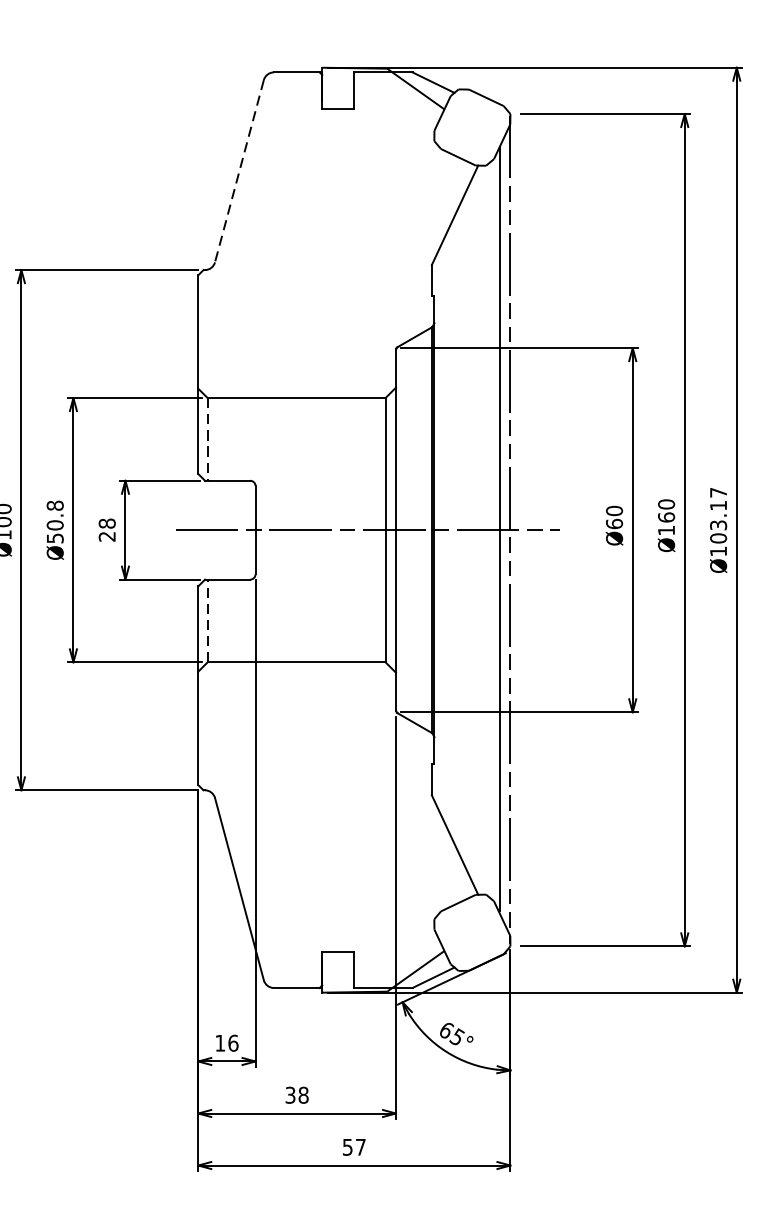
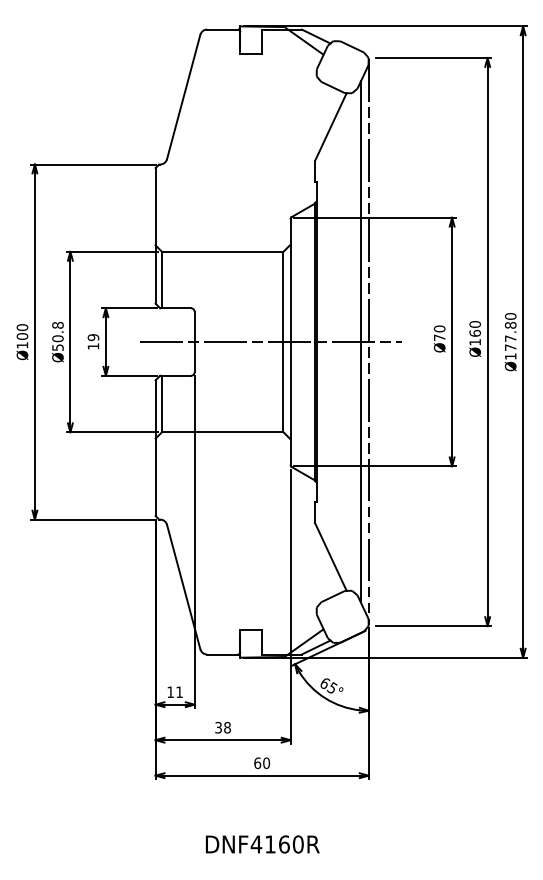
line: (239, 171) -> (183, 97), dashed -> solid
line: (208, 440) -> (162, 280), dashed -> solid
text: (718, 516) -> (510, 332), Ø103.17 -> Ø177.80
text: (614, 523) -> (439, 337), Ø60 -> Ø70
text: (107, 529) -> (93, 341), 28 -> 19
line: (208, 620) -> (162, 403), dashed -> solid
text: (233, 1043) -> (179, 692), 16 -> 11
text: (354, 1147) -> (262, 763), 57 -> 60

